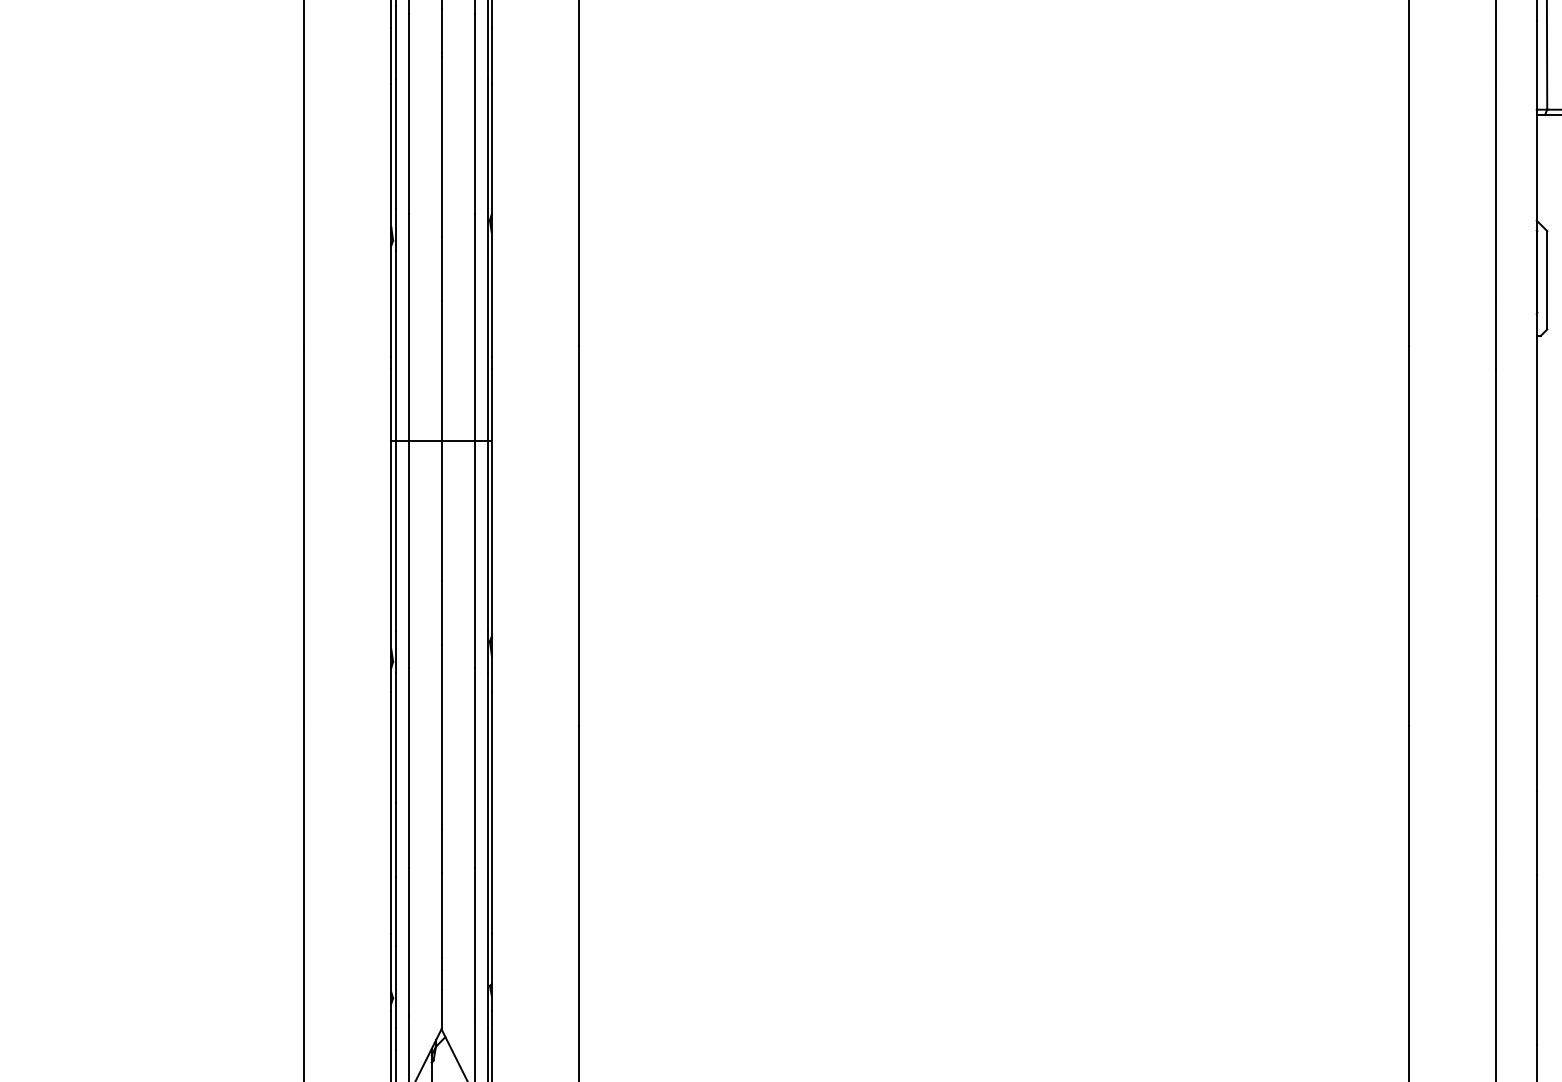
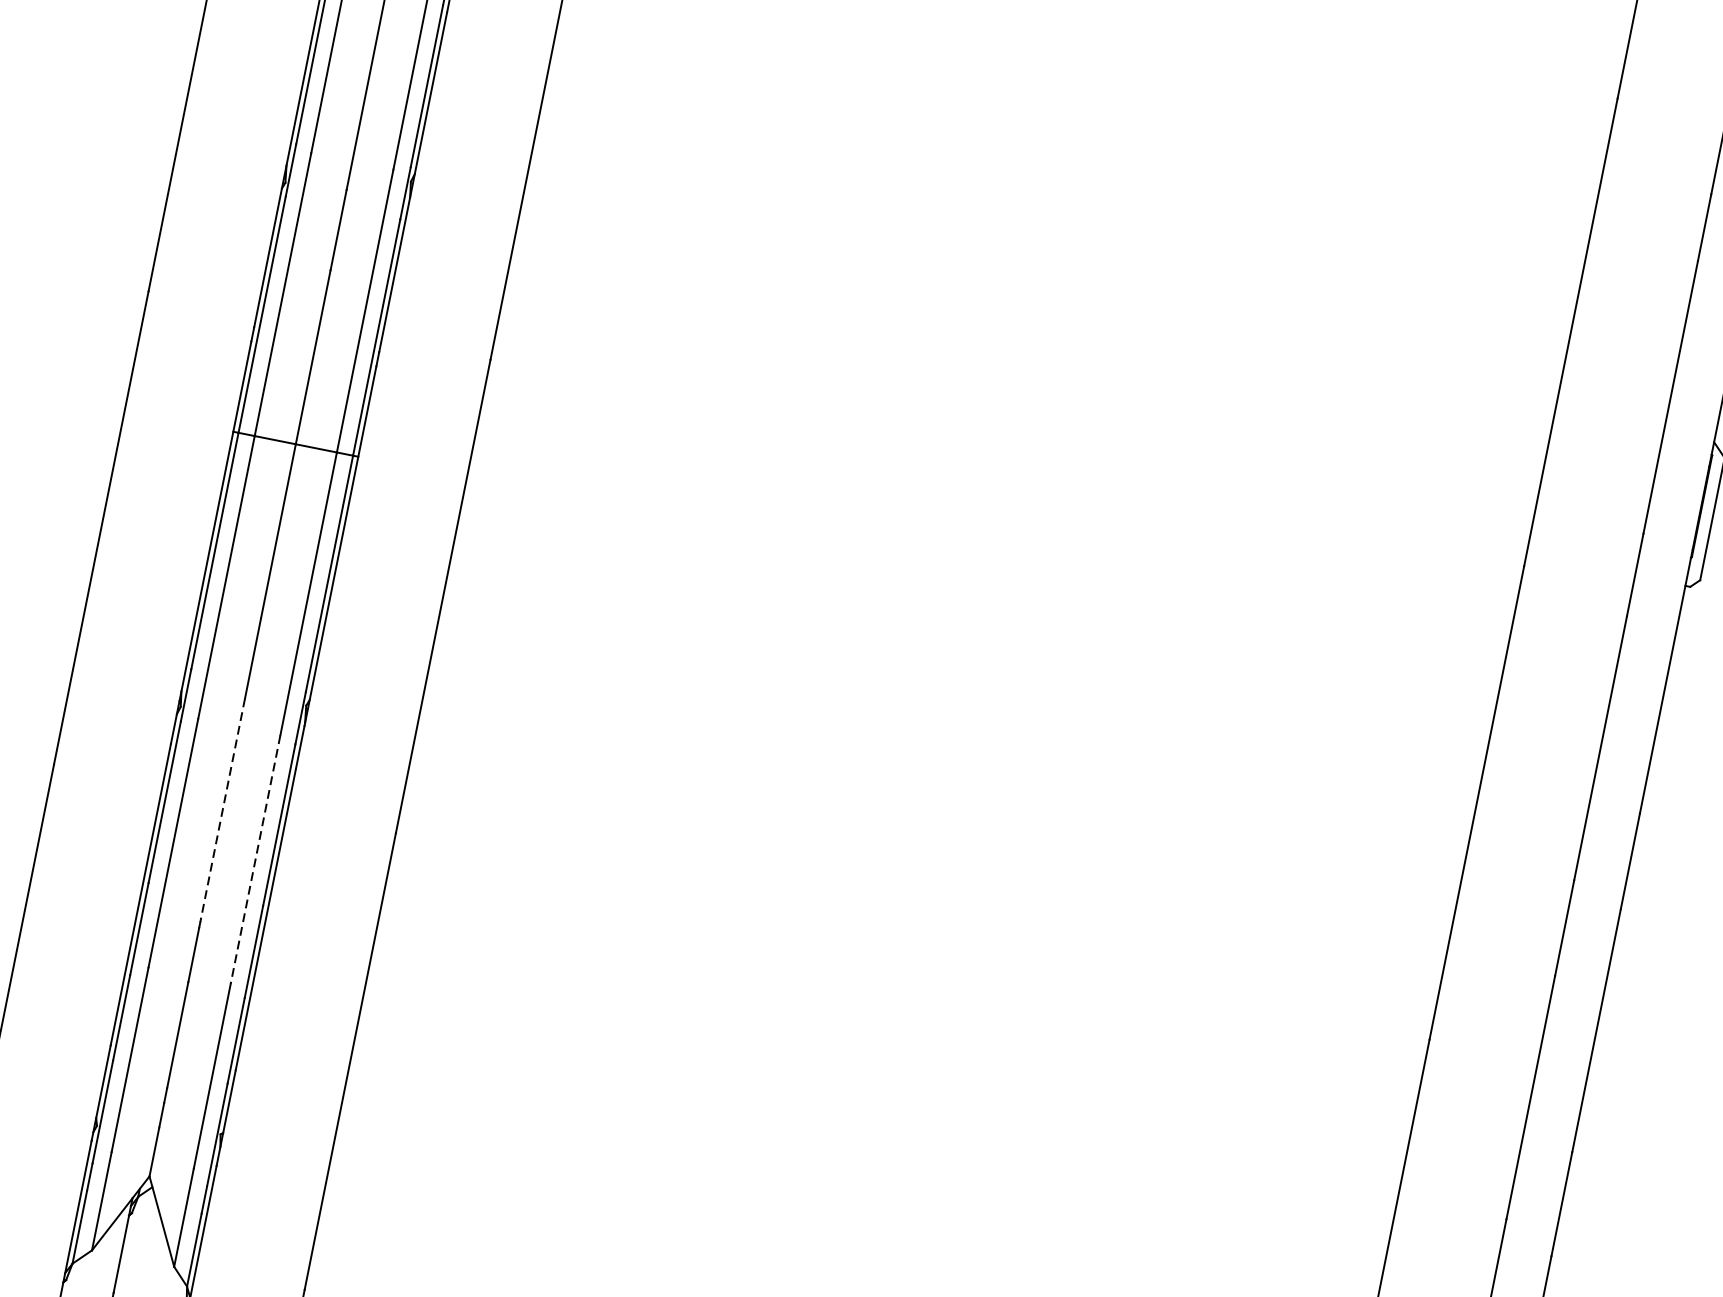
line: (441, 735) -> (222, 810), solid -> dashed
line: (474, 768) -> (255, 859), solid -> dashed

